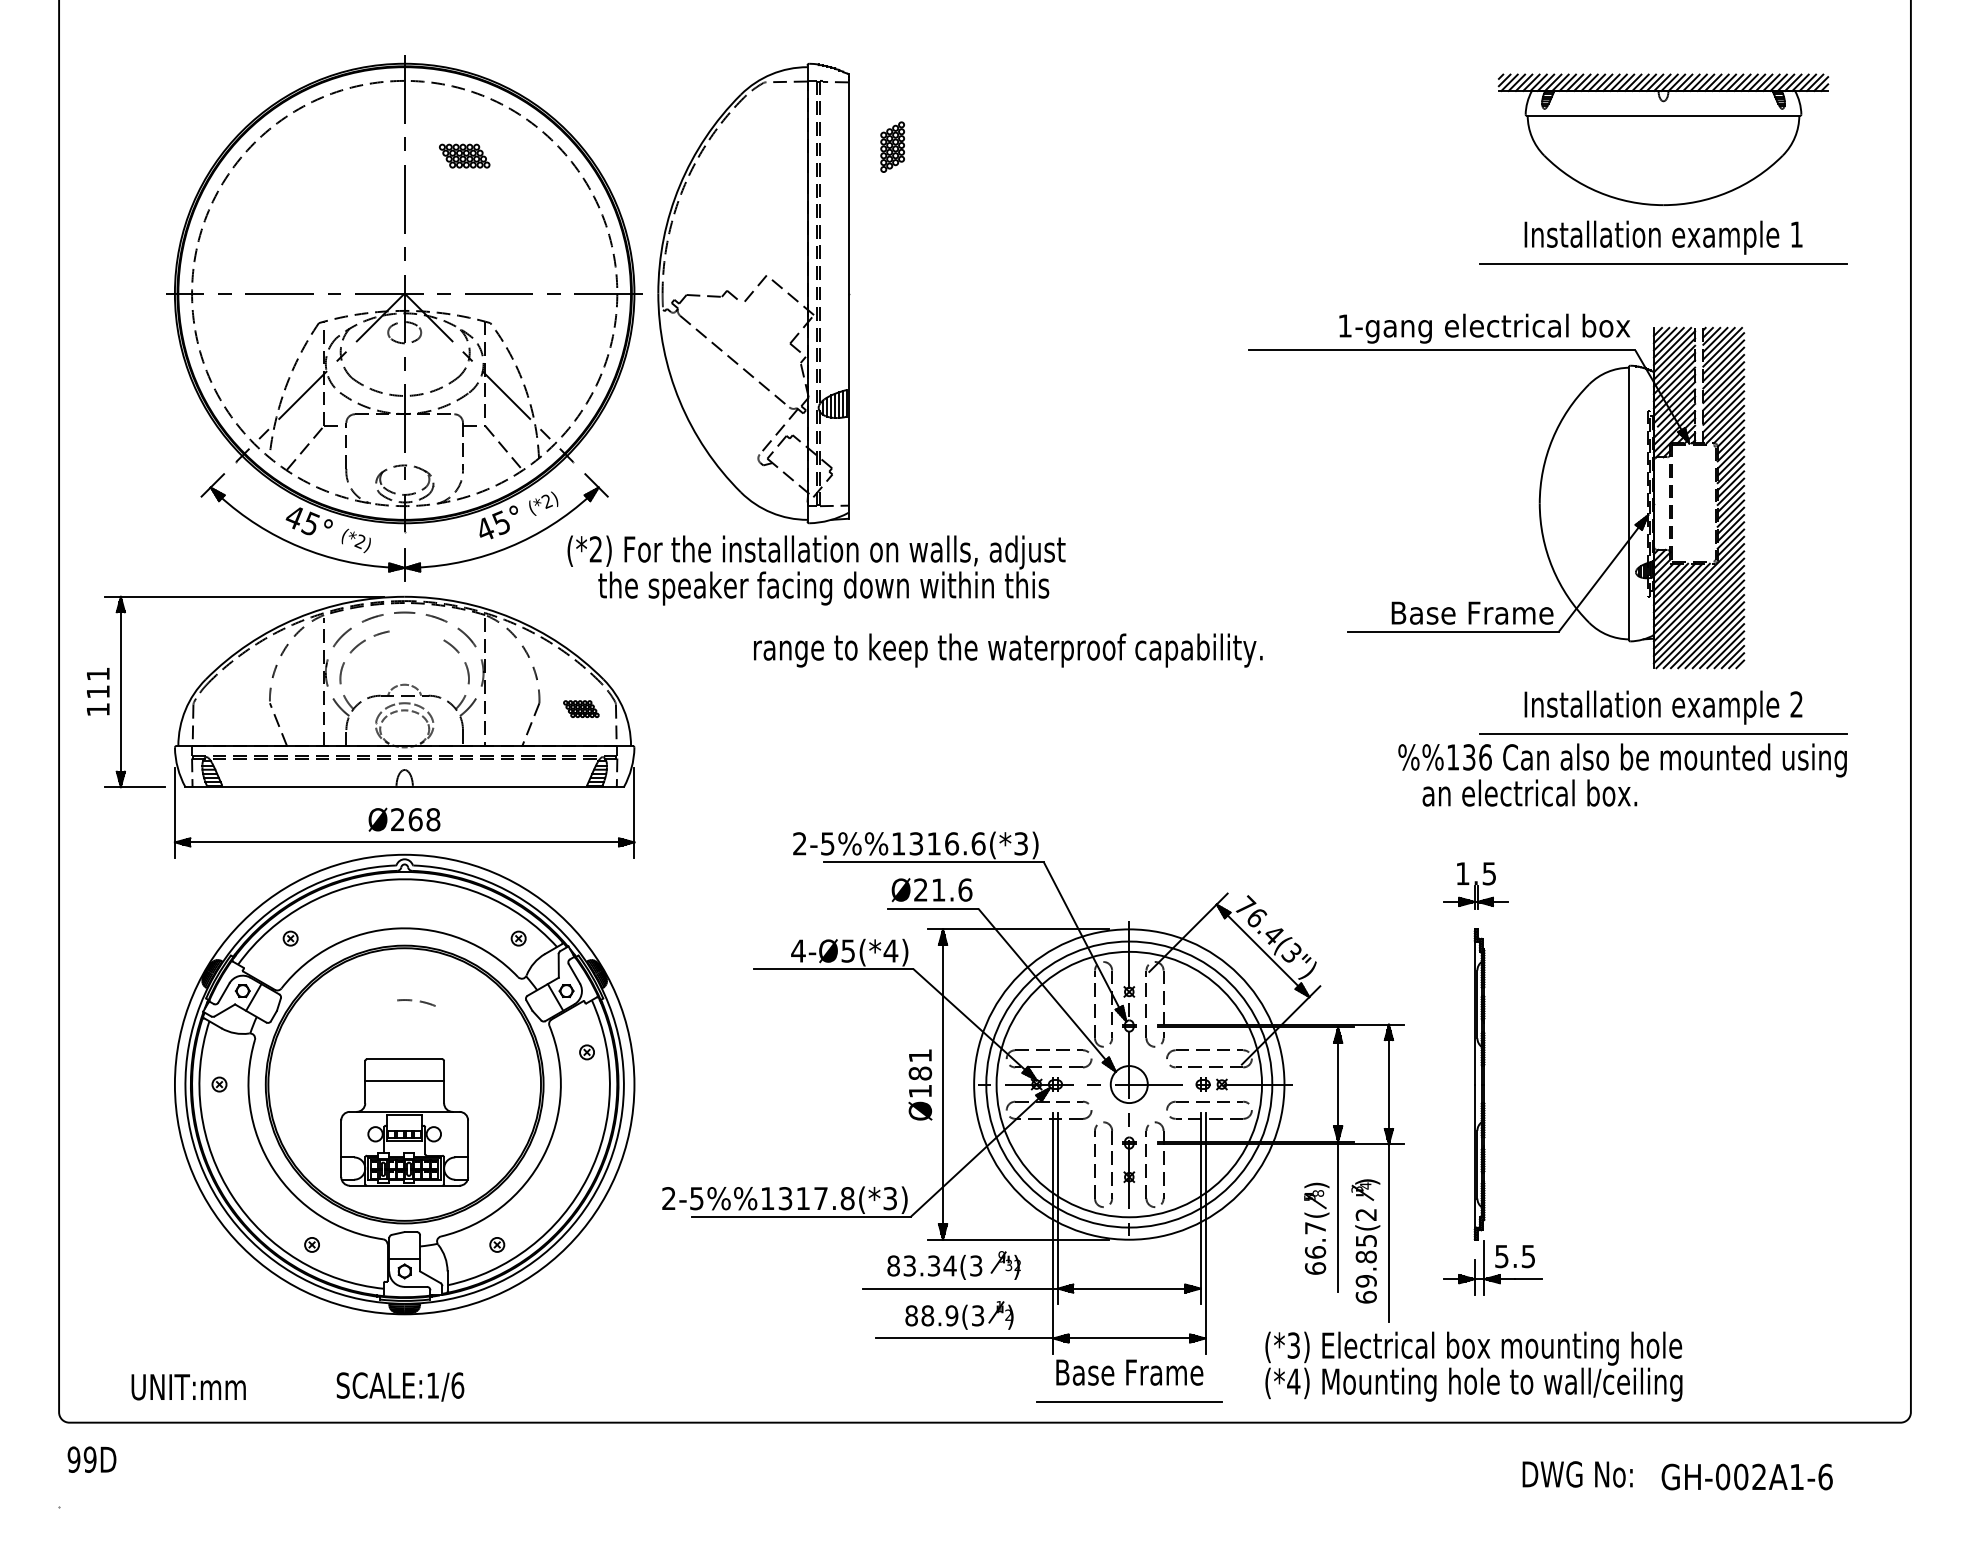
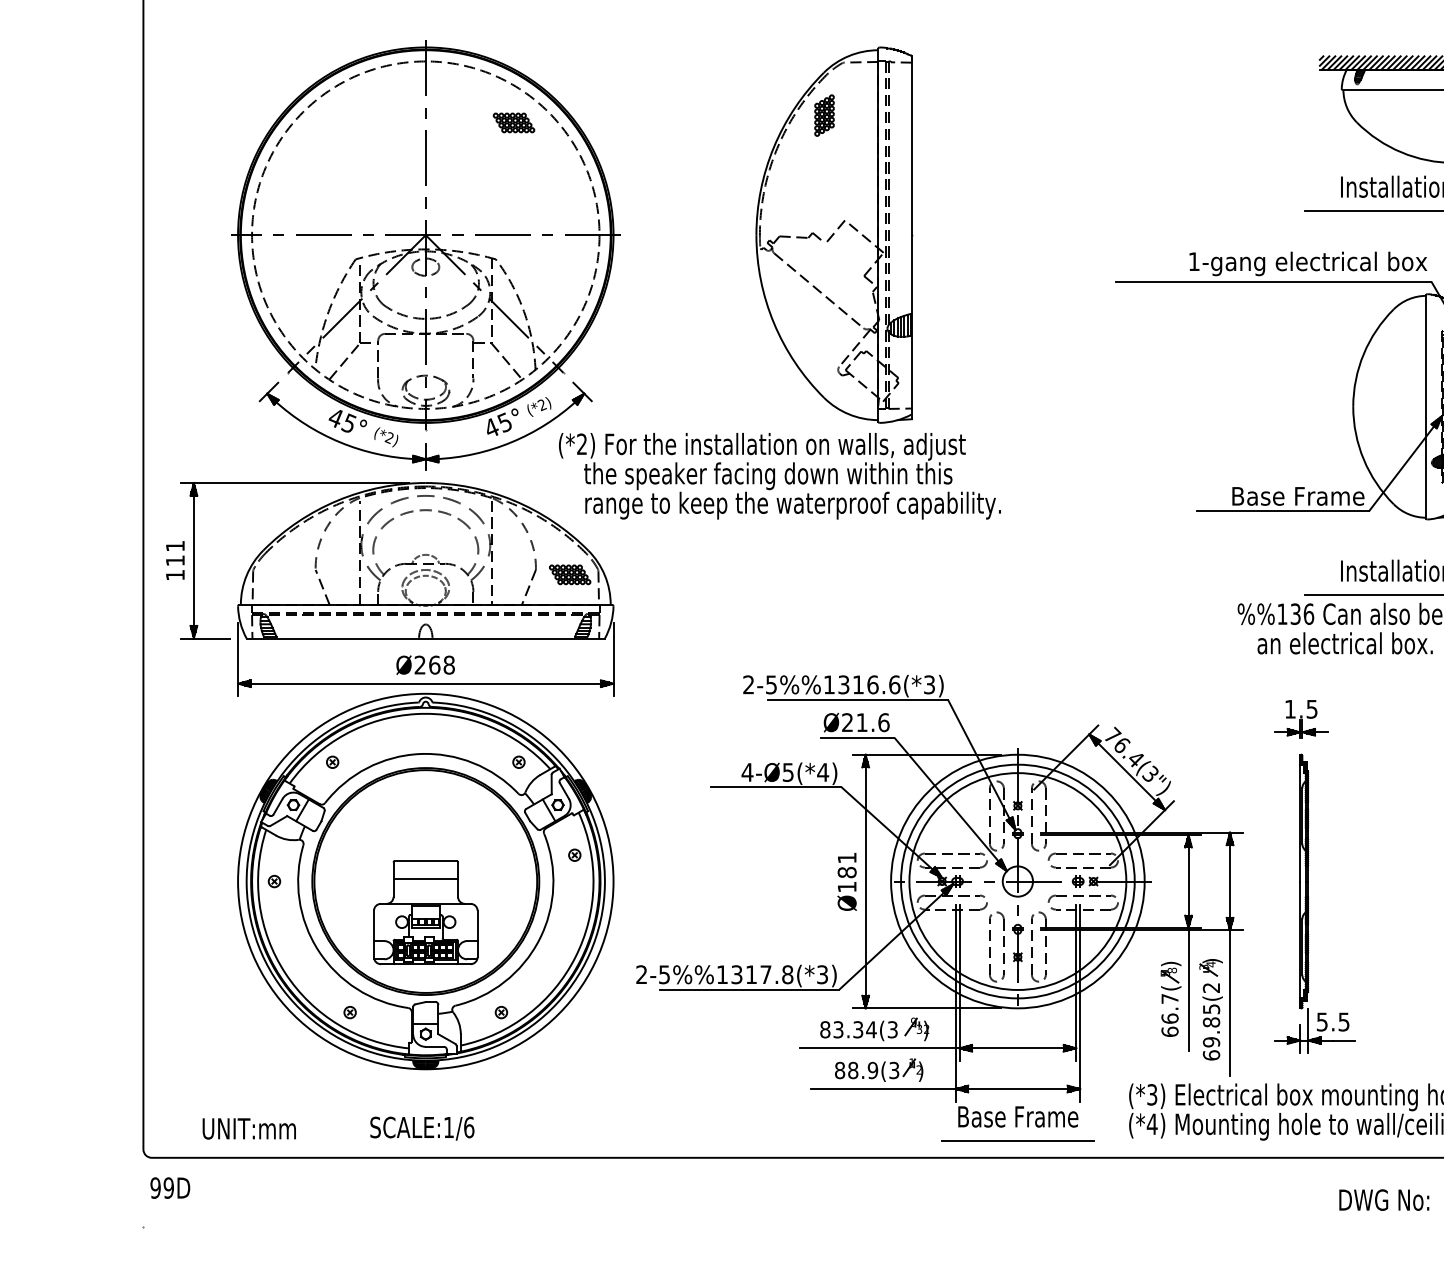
part: (464, 155) -> (513, 122), moved
part: (753, 293) -> (834, 235), moved
text: (1008, 650) -> (793, 505), moved
part: (581, 708) -> (570, 574), size x1.43
part: (416, 1002) -> (435, 512), moved

